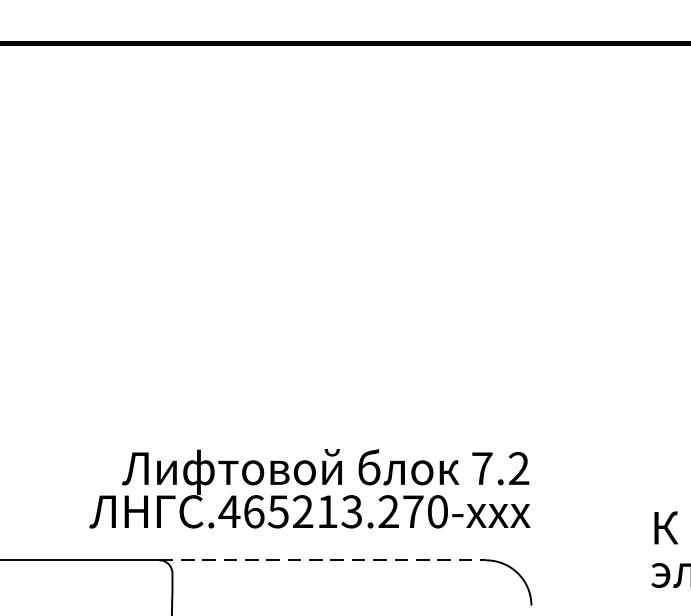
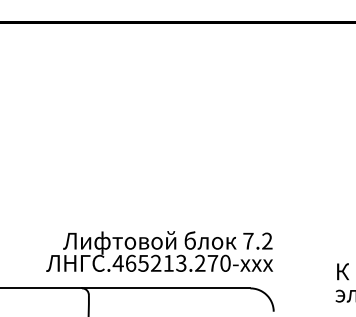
line: (323, 560) -> (166, 288), dashed -> solid

